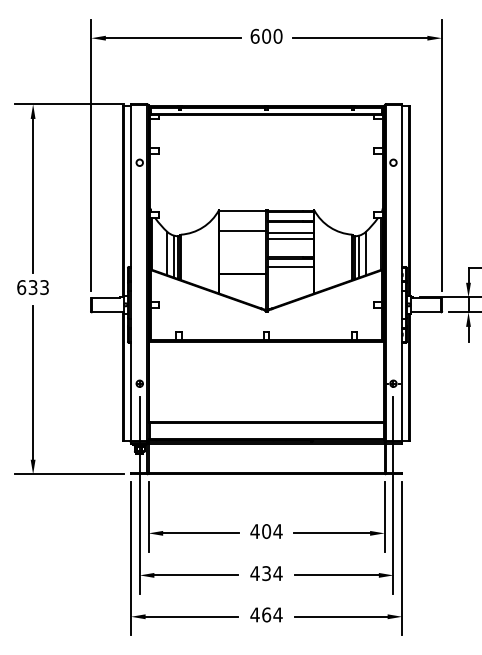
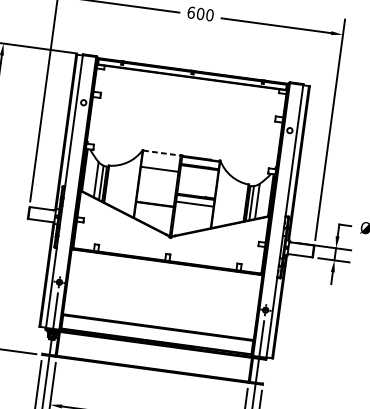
line: (243, 210) -> (162, 152), solid -> dashed
line: (290, 232) -> (198, 175), removed
line: (290, 239) -> (197, 181), removed

